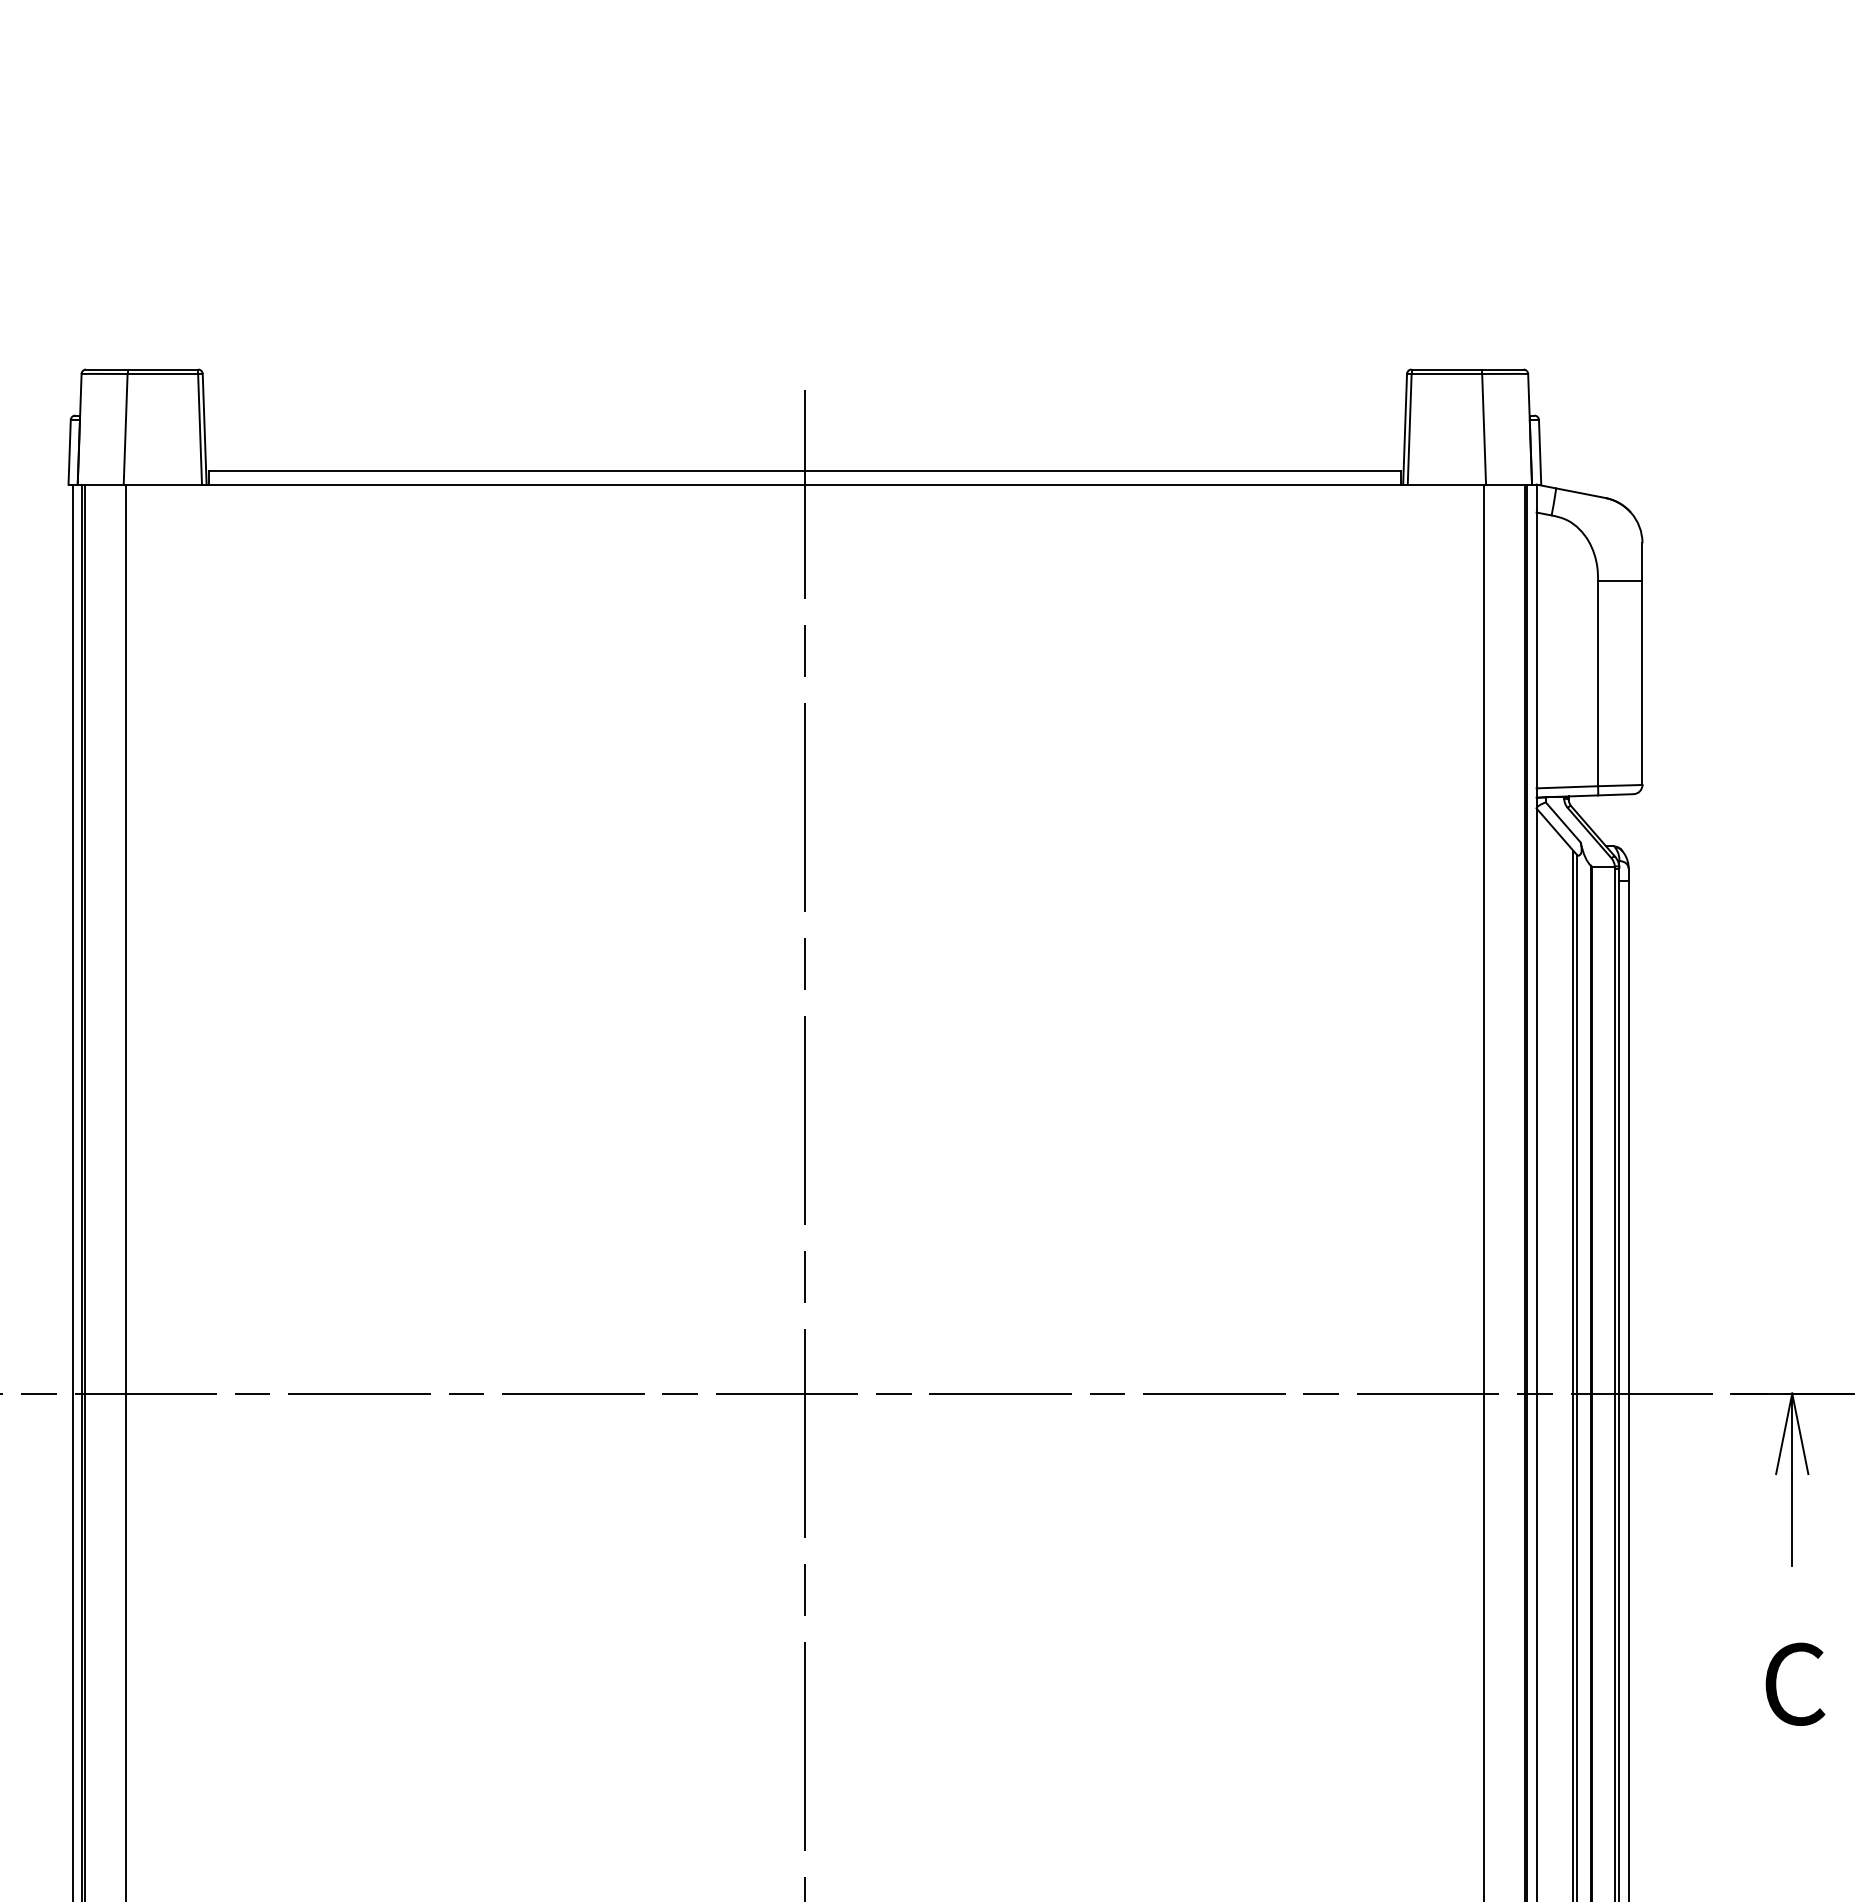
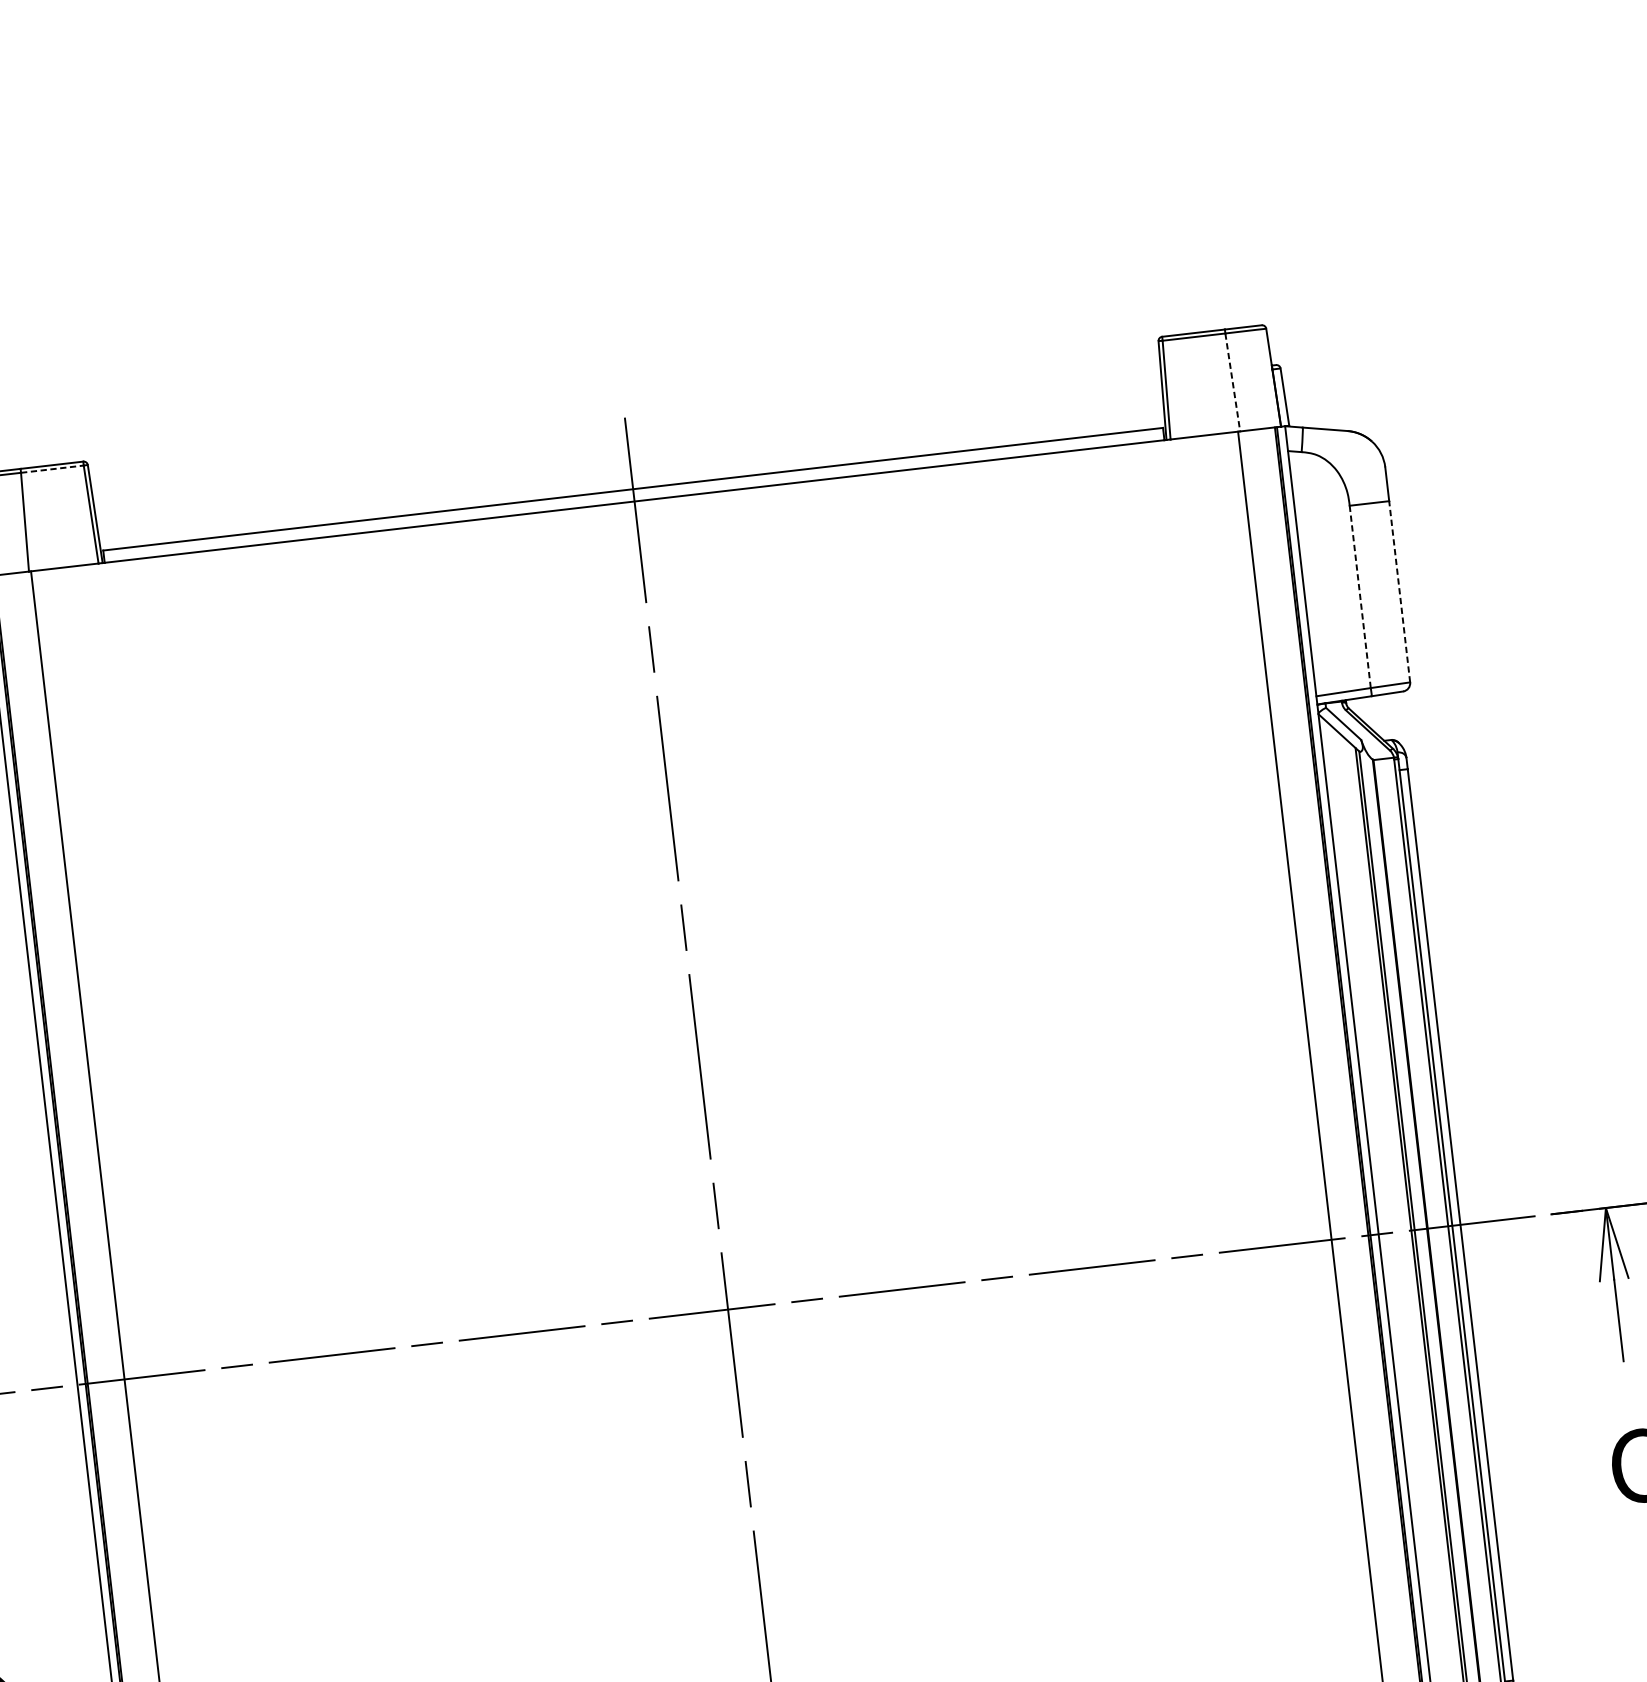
line: (163, 374) -> (53, 469), solid -> dashed
line: (1484, 429) -> (1233, 382), solid -> dashed
line: (1598, 683) -> (1360, 596), solid -> dashed
line: (1642, 683) -> (1399, 592), solid -> dashed

